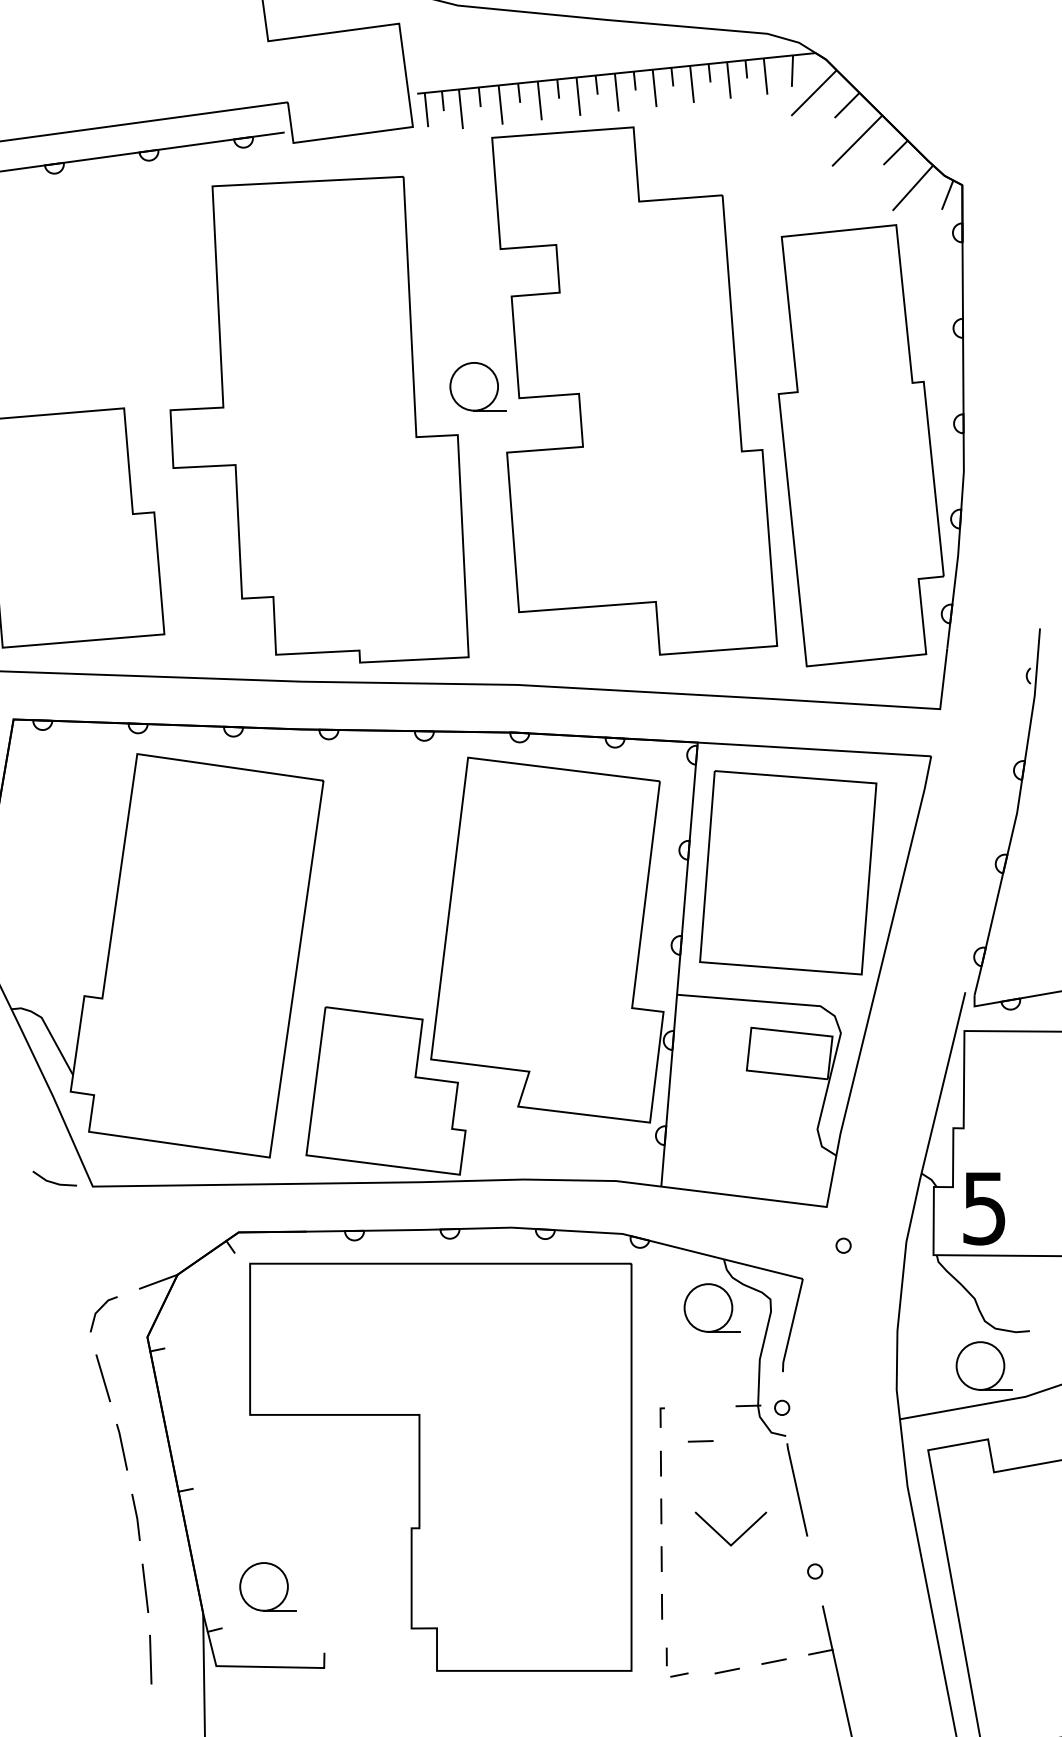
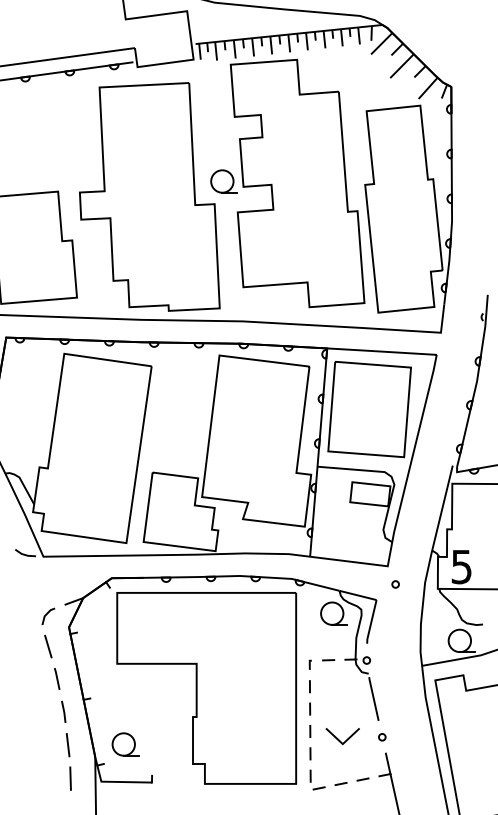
line: (700, 1441) -> (328, 660), moved
line: (723, 1535) -> (339, 739), moved
part: (677, 1661) -> (317, 779), size x1.43

